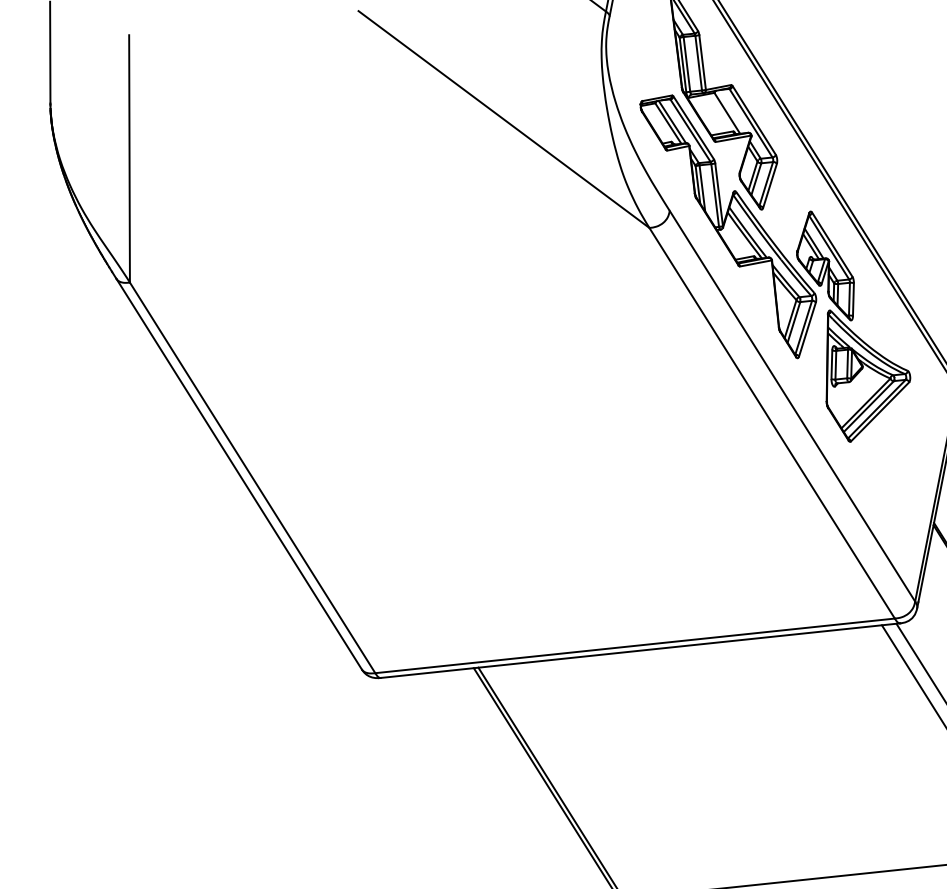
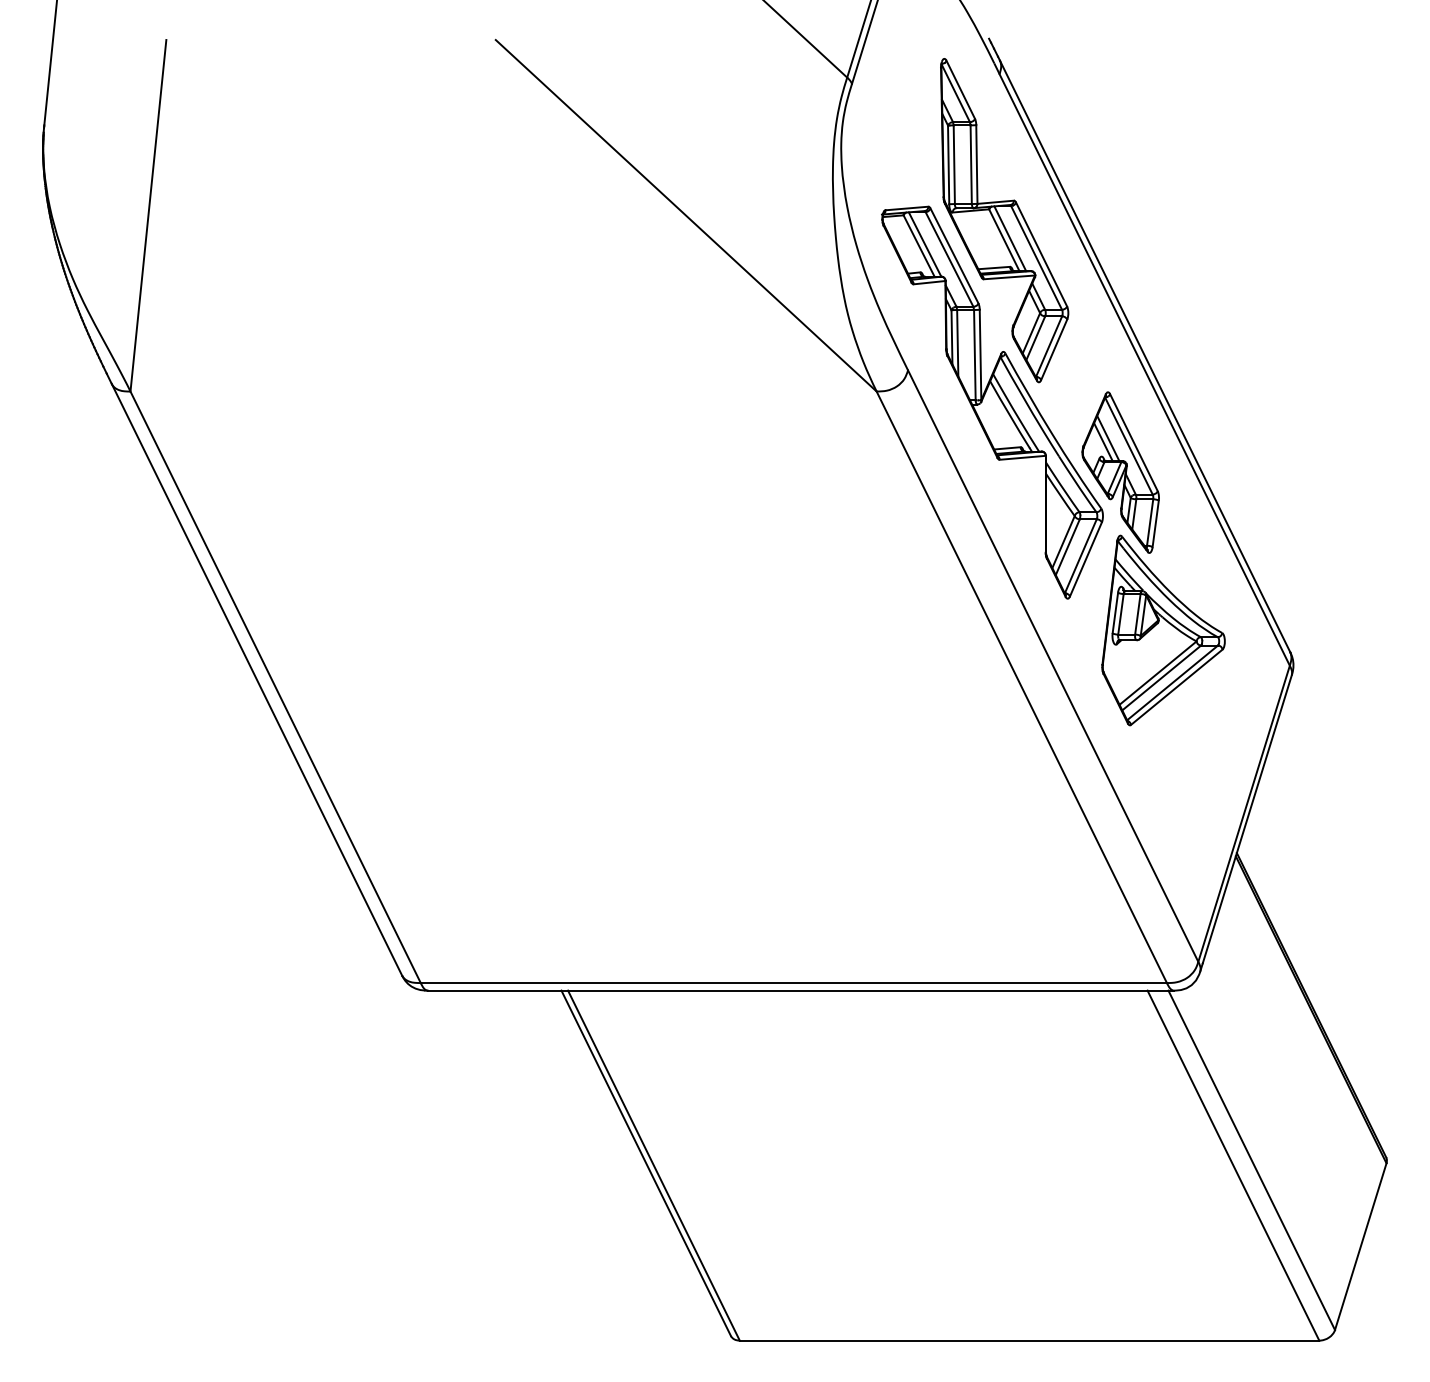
line: (731, 111) -> (1010, 238), added

